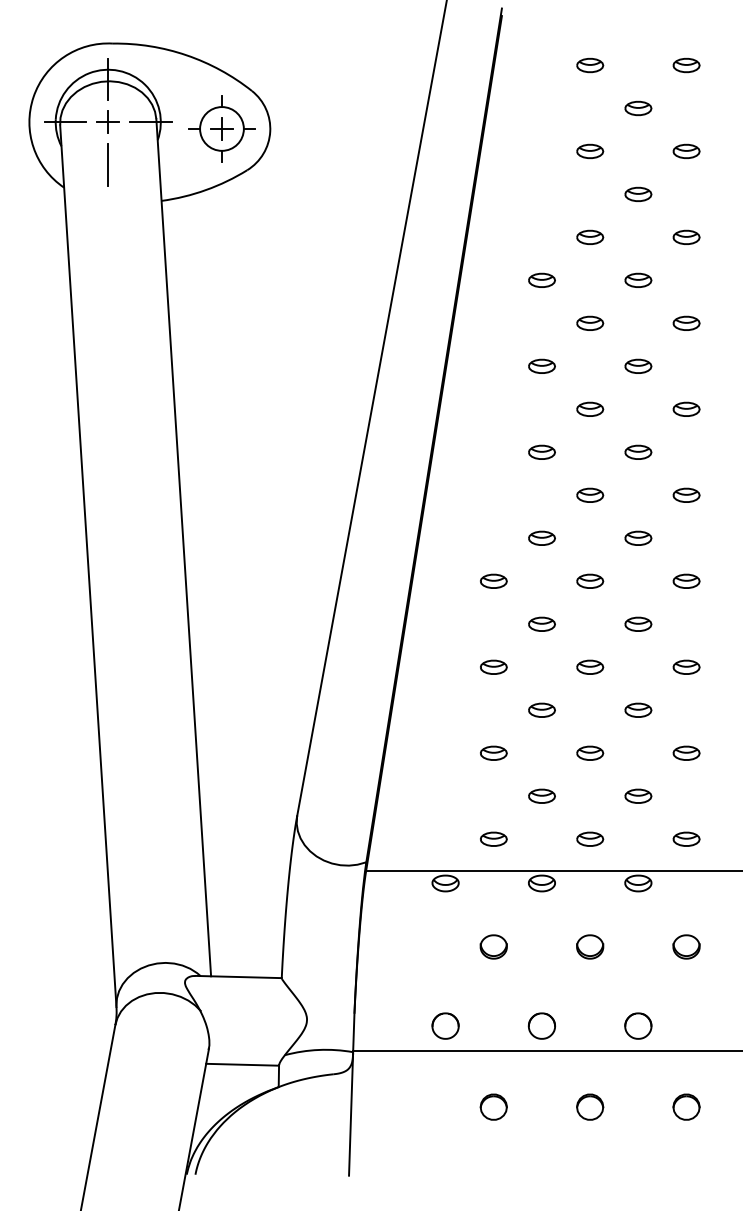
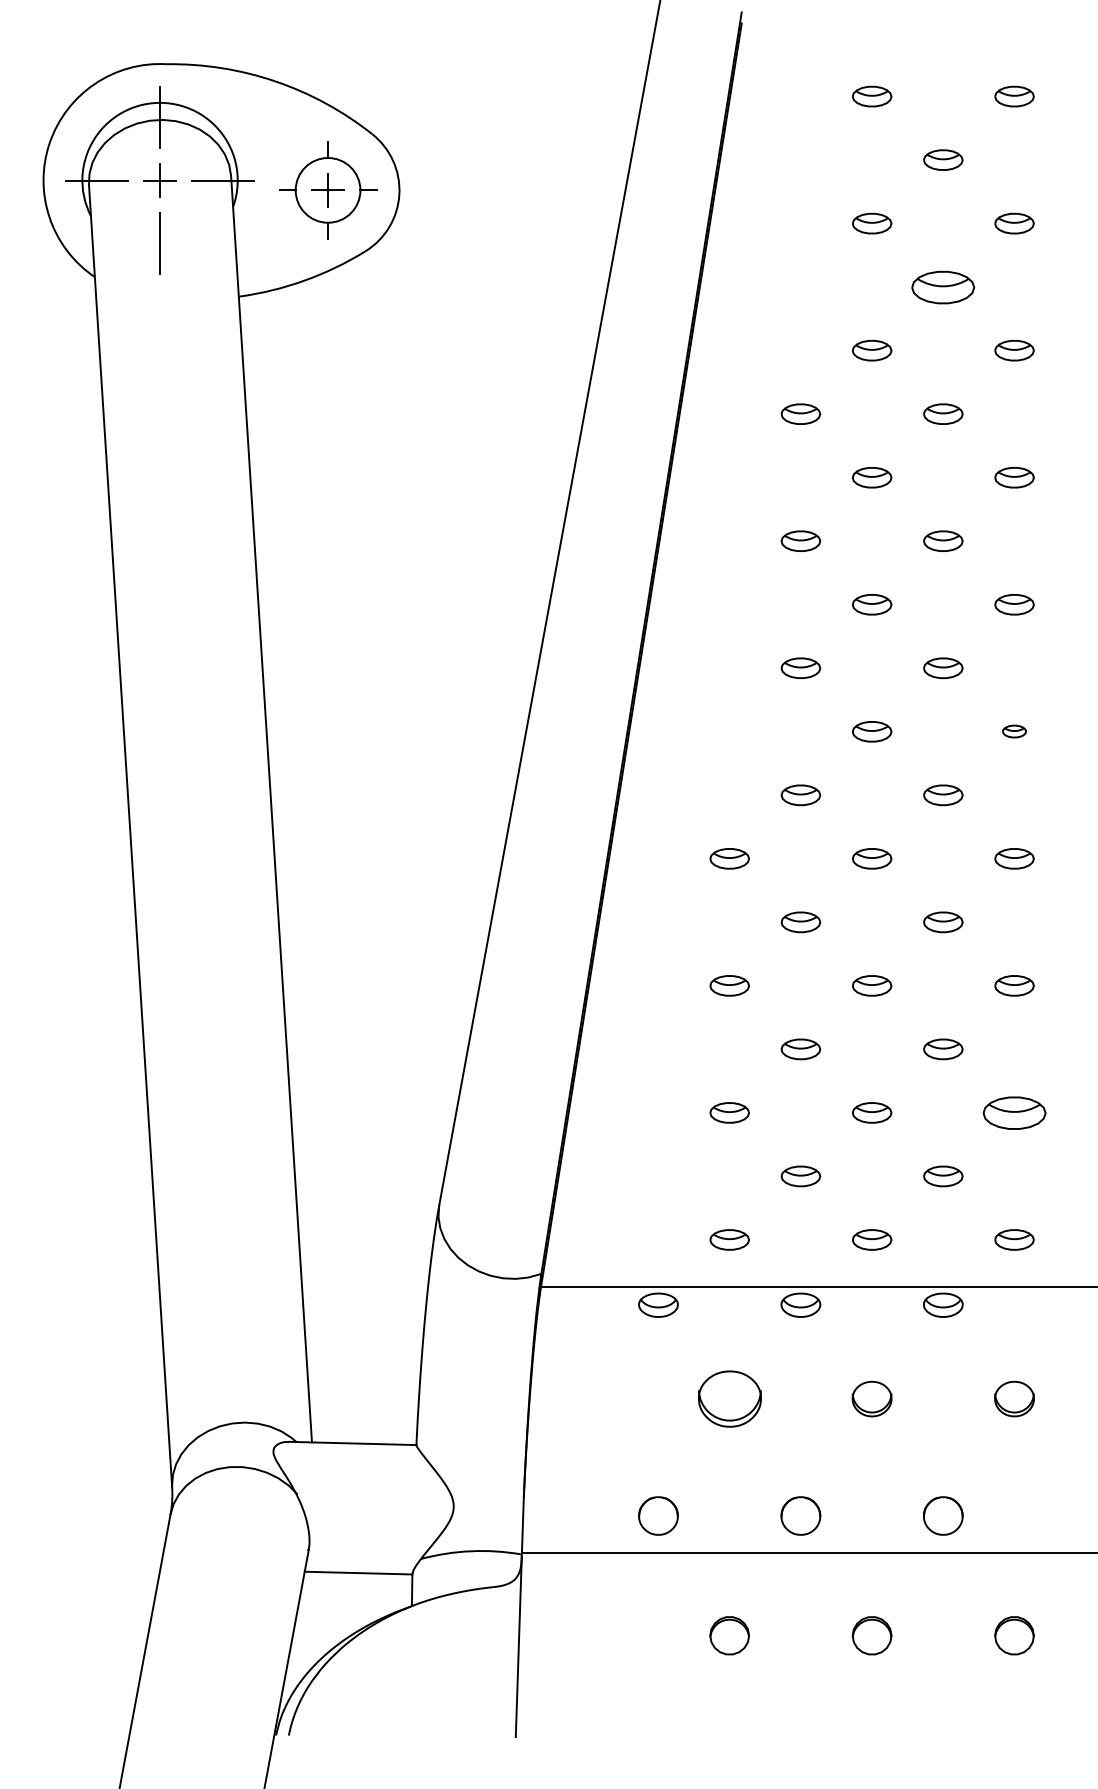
part: (638, 193) -> (943, 285), size x1.6
part: (686, 494) -> (1014, 730), size x0.6
part: (686, 752) -> (1014, 1111), size x1.6
part: (493, 946) -> (729, 1398), size x1.6

